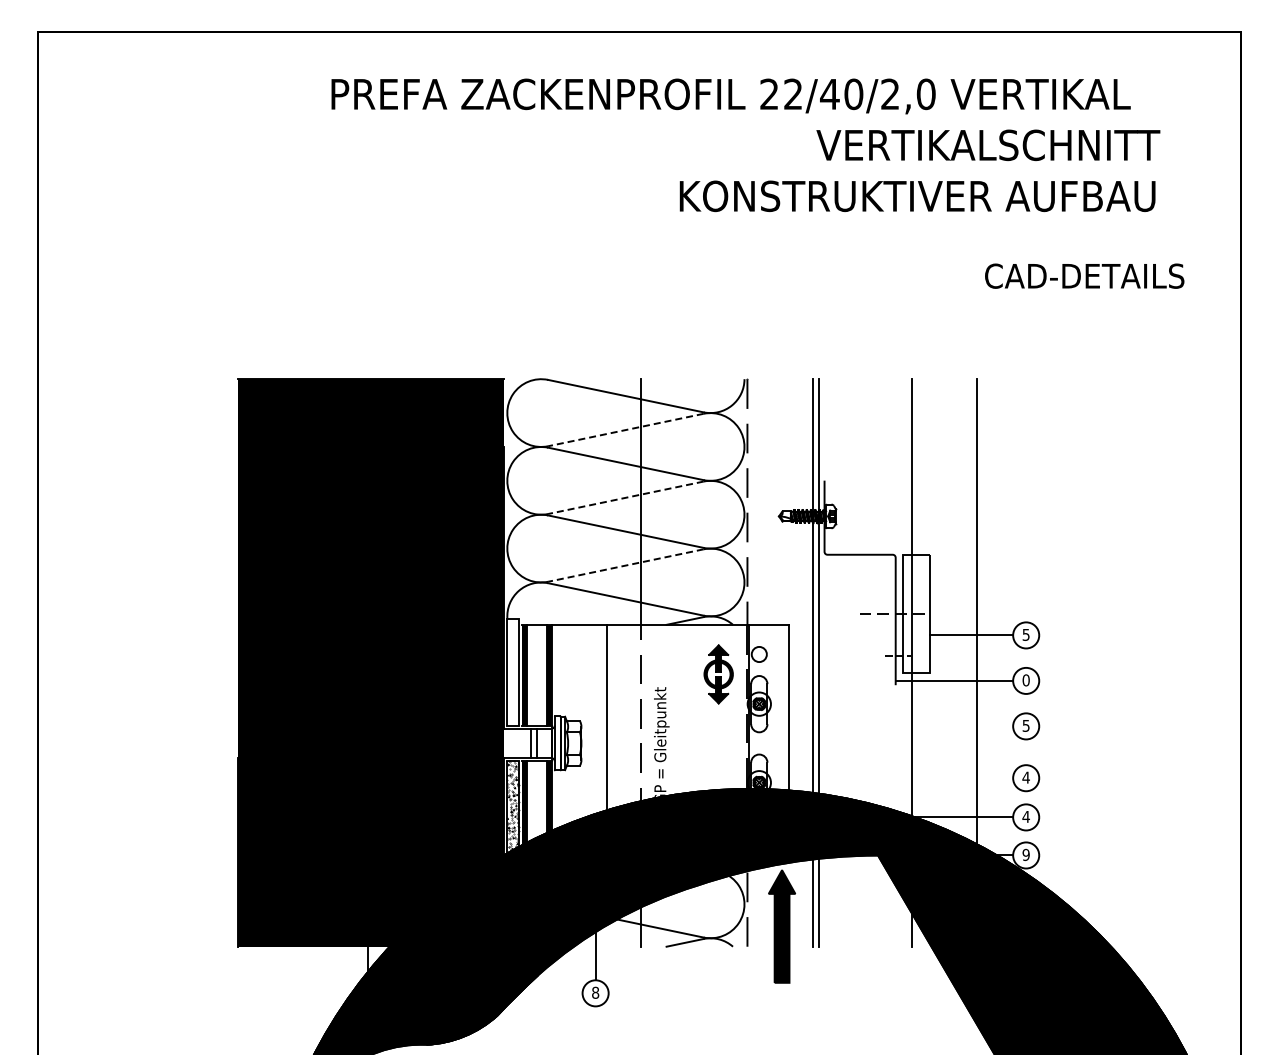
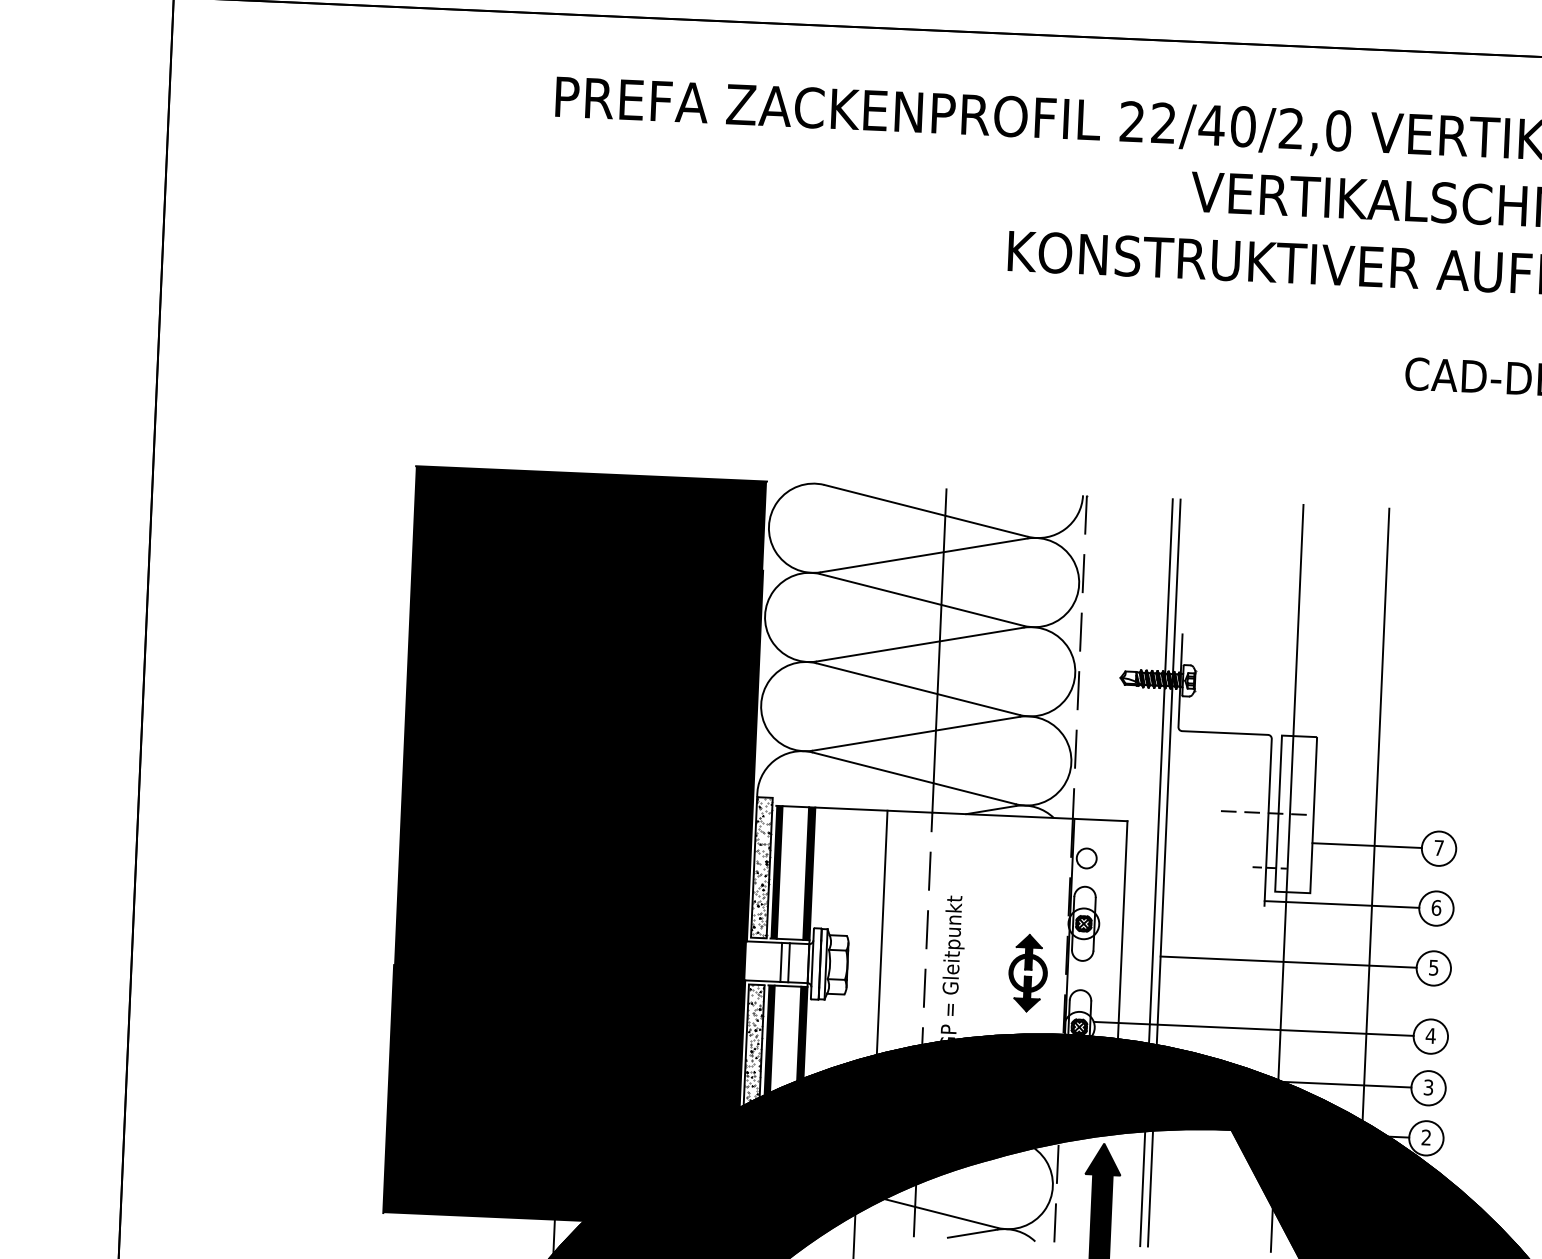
line: (625, 430) -> (923, 556), dashed -> solid
line: (625, 497) -> (919, 644), dashed -> solid
line: (625, 565) -> (915, 733), dashed -> solid
text: (1025, 634) -> (1438, 847), 5 -> 7
hatch: (513, 672) -> (762, 868), added
part: (718, 674) -> (1027, 973), moved
text: (1025, 680) -> (1435, 908), 0 -> 6
line: (915, 726) -> (1288, 962), added
line: (891, 778) -> (1253, 1029), added
text: (1025, 816) -> (1427, 1086), 4 -> 3
text: (1025, 855) -> (1425, 1138), 9 -> 2

